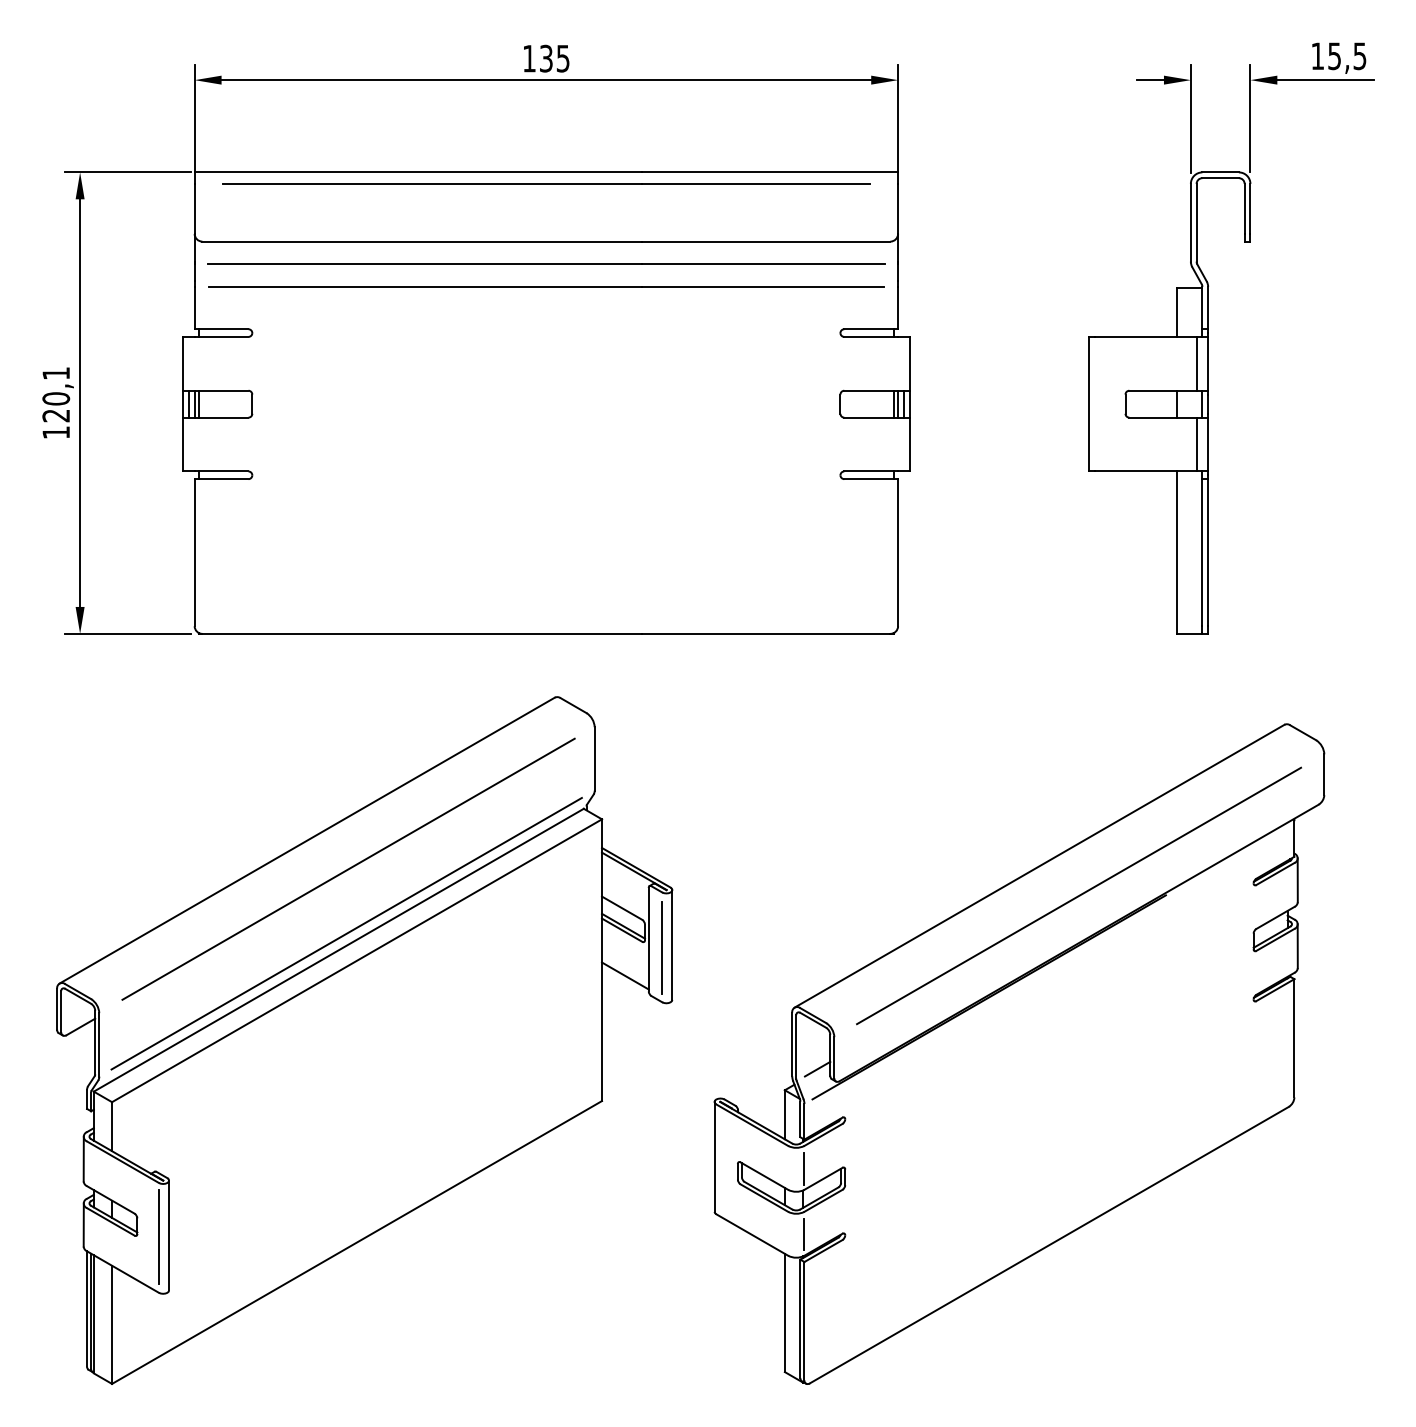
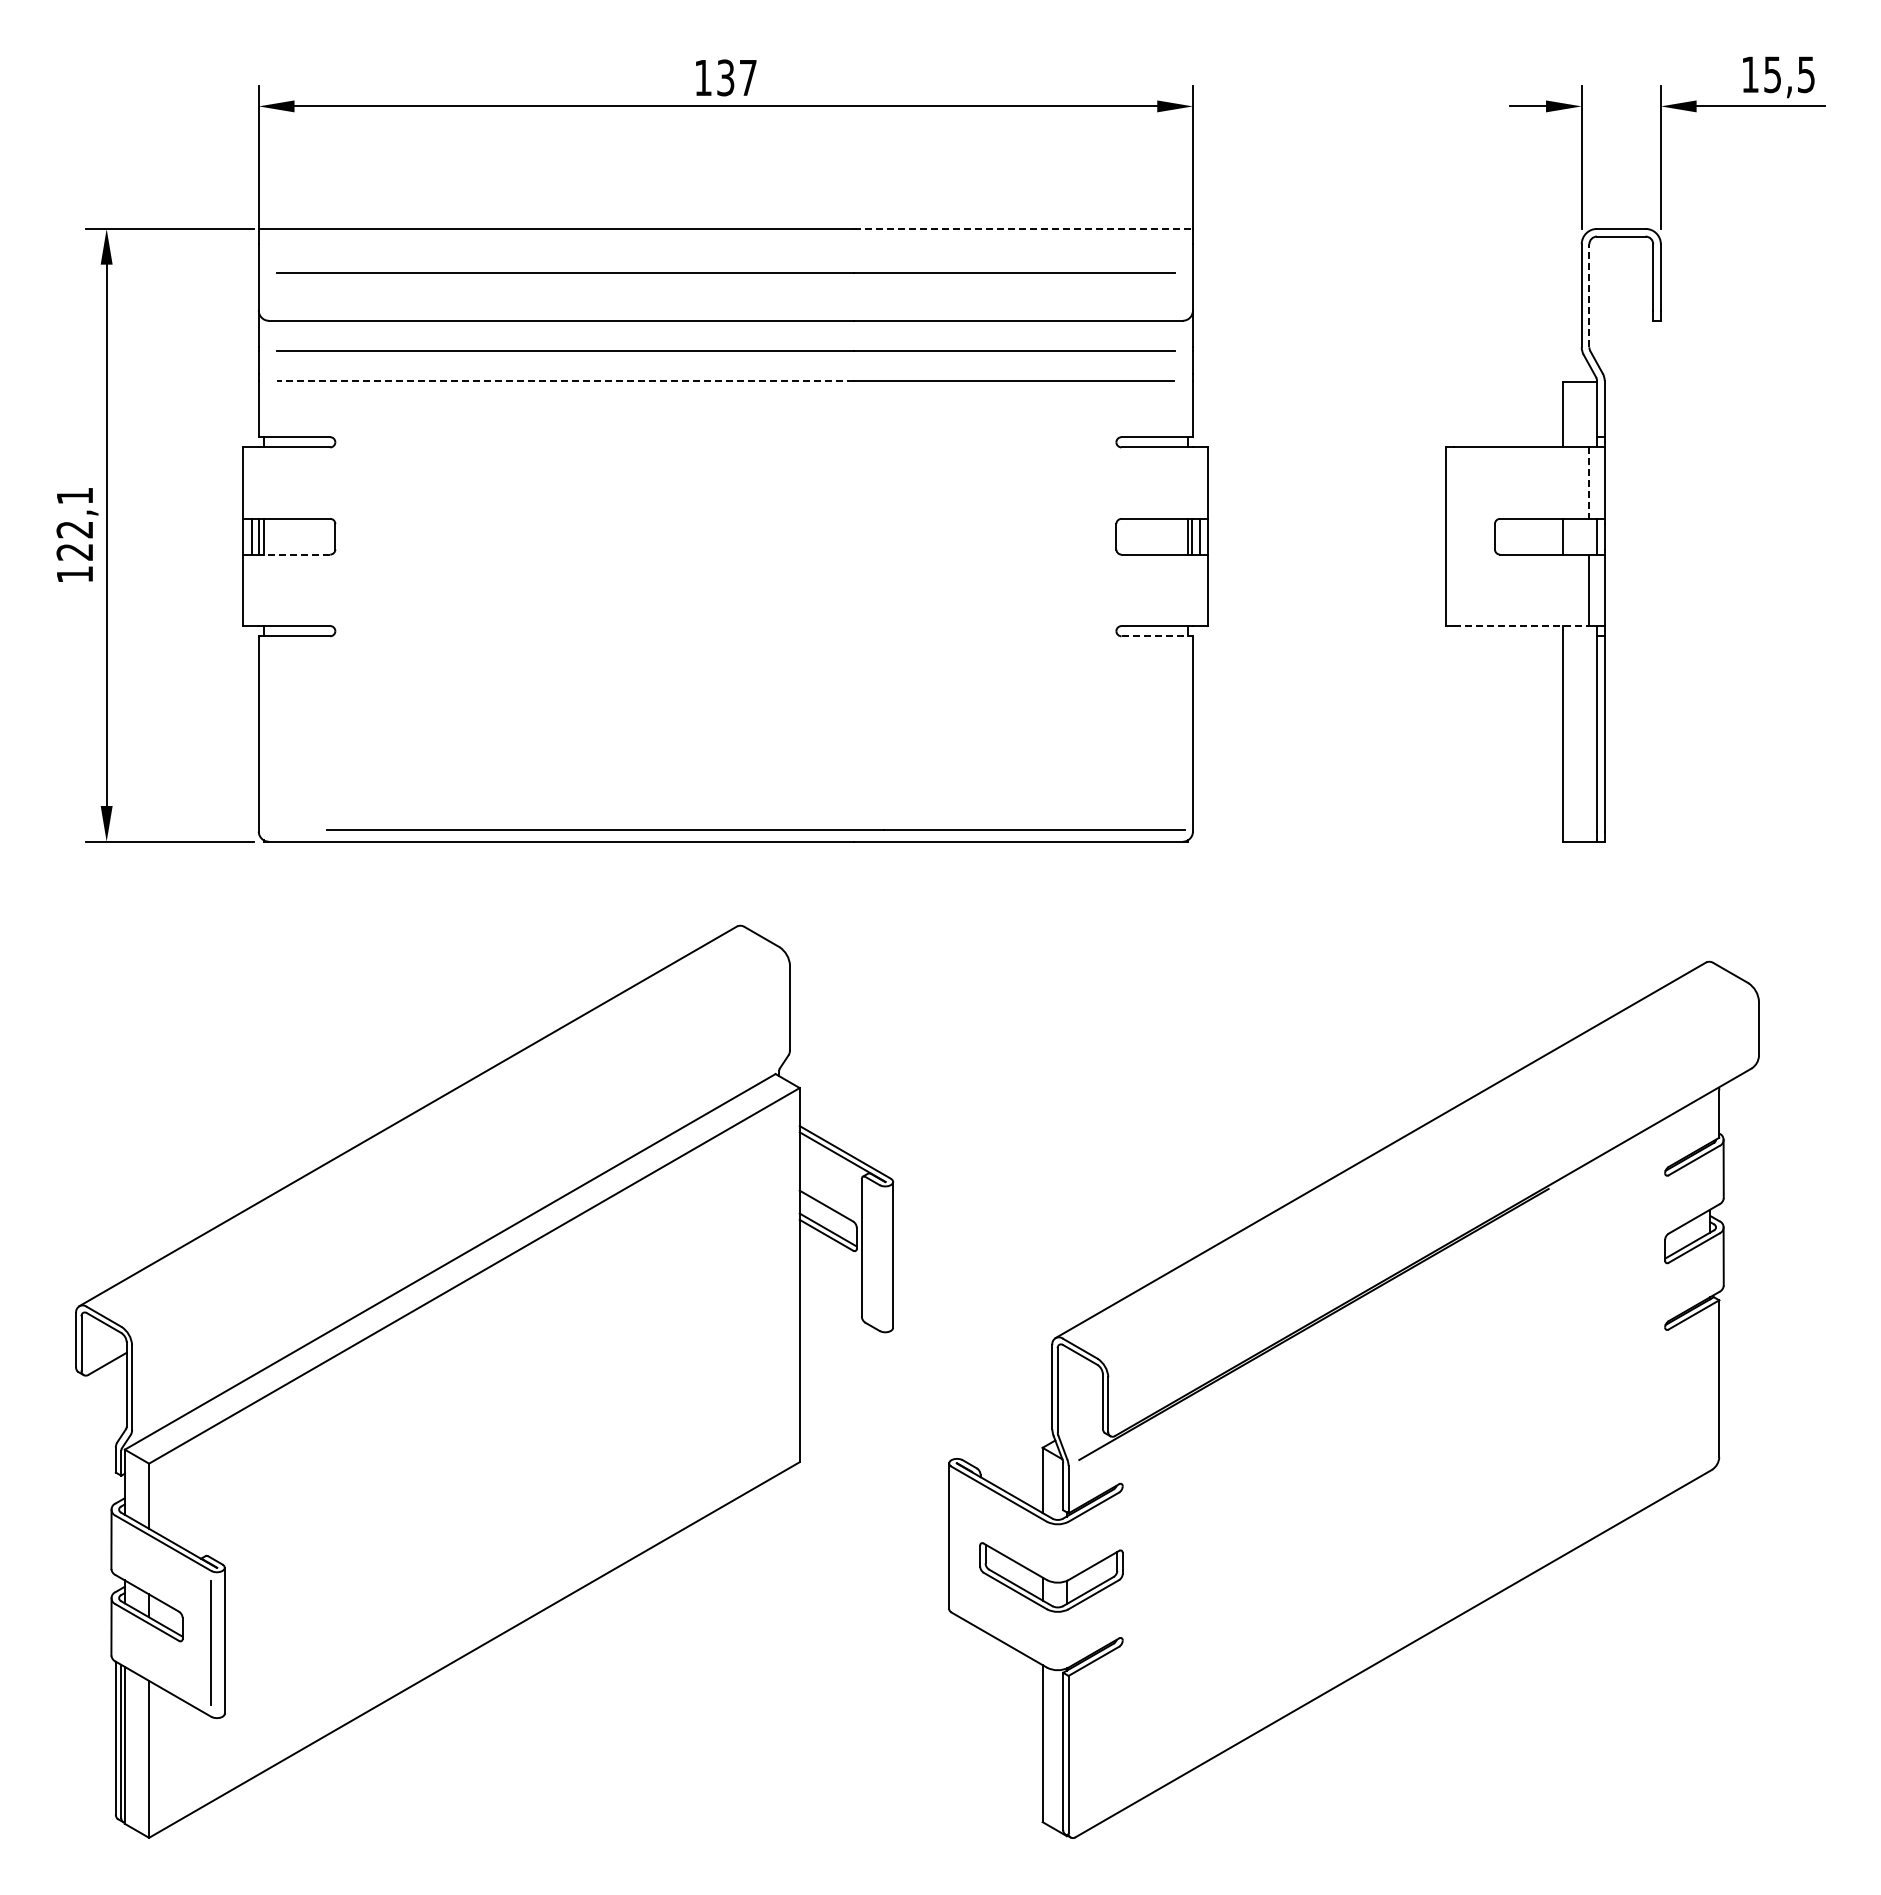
text: (562, 59) -> (747, 78), 135 -> 137
line: (770, 172) -> (1023, 228), solid -> dashed
line: (546, 183) -> (755, 829), moved
line: (546, 205) -> (725, 272), added
line: (1196, 222) -> (1589, 295), solid -> dashed
line: (424, 287) -> (564, 381), solid -> dashed
line: (1196, 364) -> (1589, 483), solid -> dashed
text: (55, 398) -> (74, 529), 120,1 -> 122,1
line: (221, 417) -> (294, 554), solid -> dashed
line: (1145, 471) -> (1521, 626), solid -> dashed
line: (871, 479) -> (1157, 636), solid -> dashed
line: (348, 869) -> (462, 1154), removed
line: (1079, 895) -> (1433, 1189), removed
line: (346, 933) -> (460, 1239), removed
line: (662, 947) -> (879, 1258), removed
line: (625, 976) -> (830, 1296), removed
line: (817, 1068) -> (1085, 1419), removed
line: (804, 1168) -> (1068, 1551), removed
line: (804, 1233) -> (1068, 1638), removed

